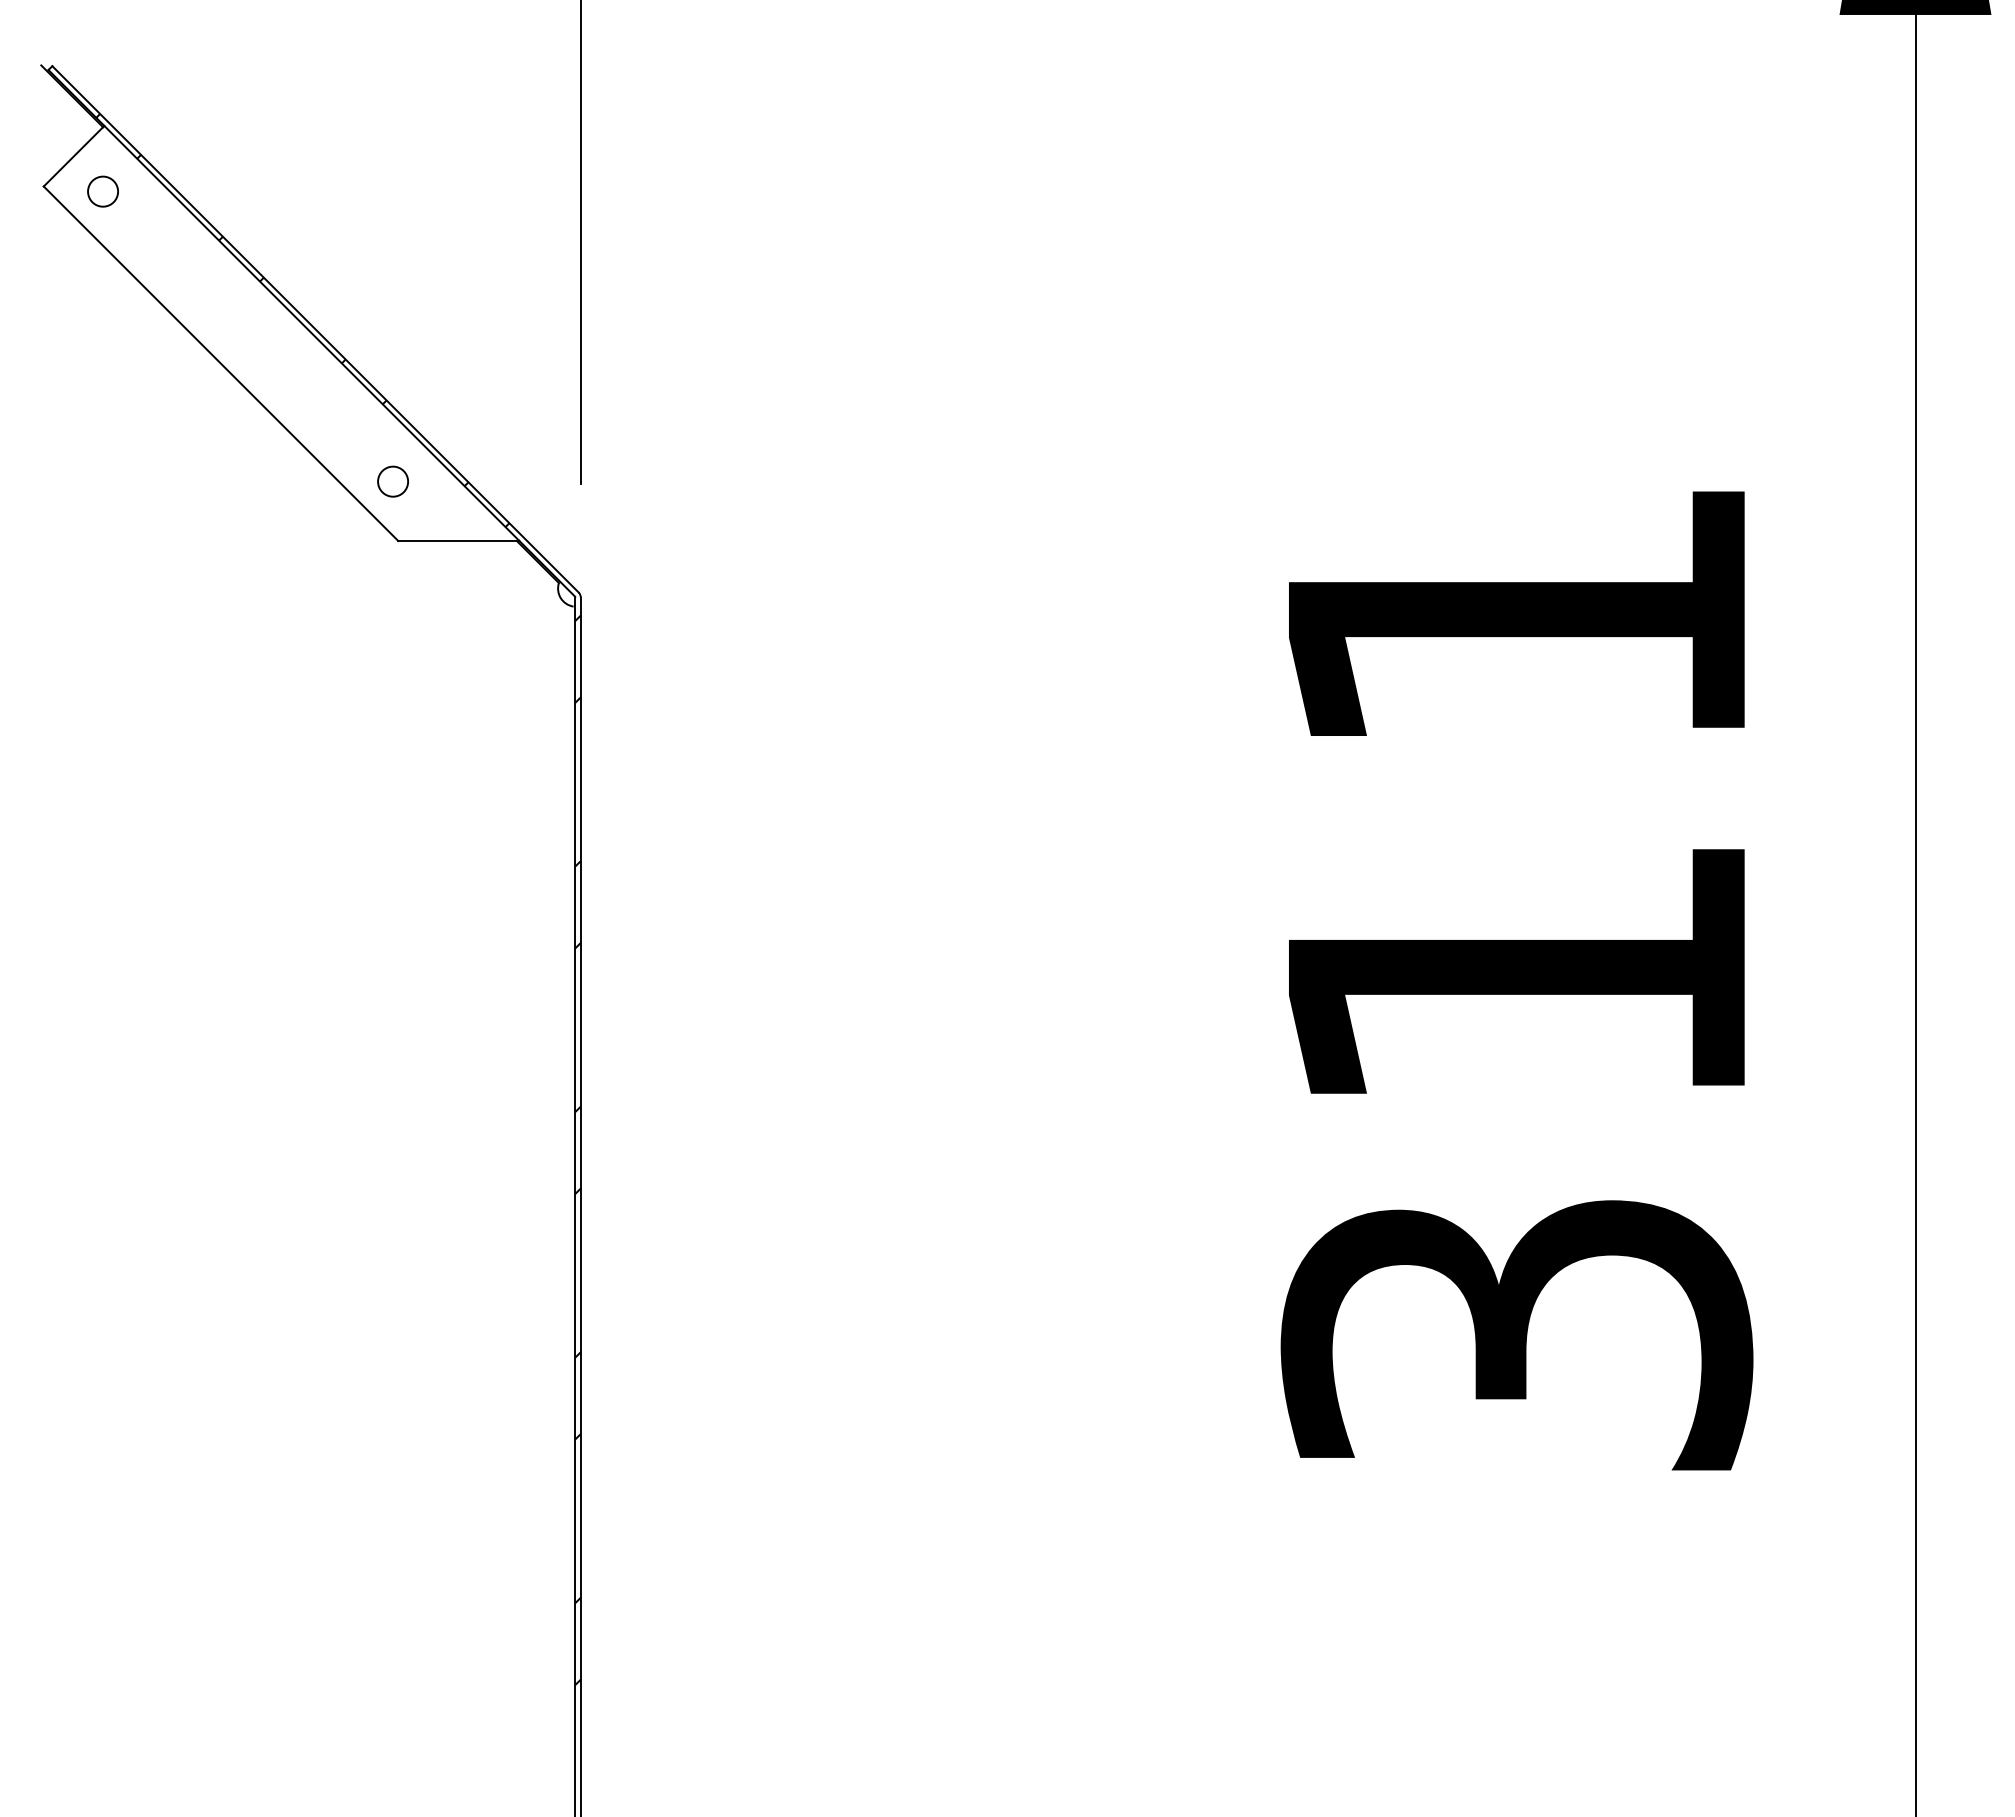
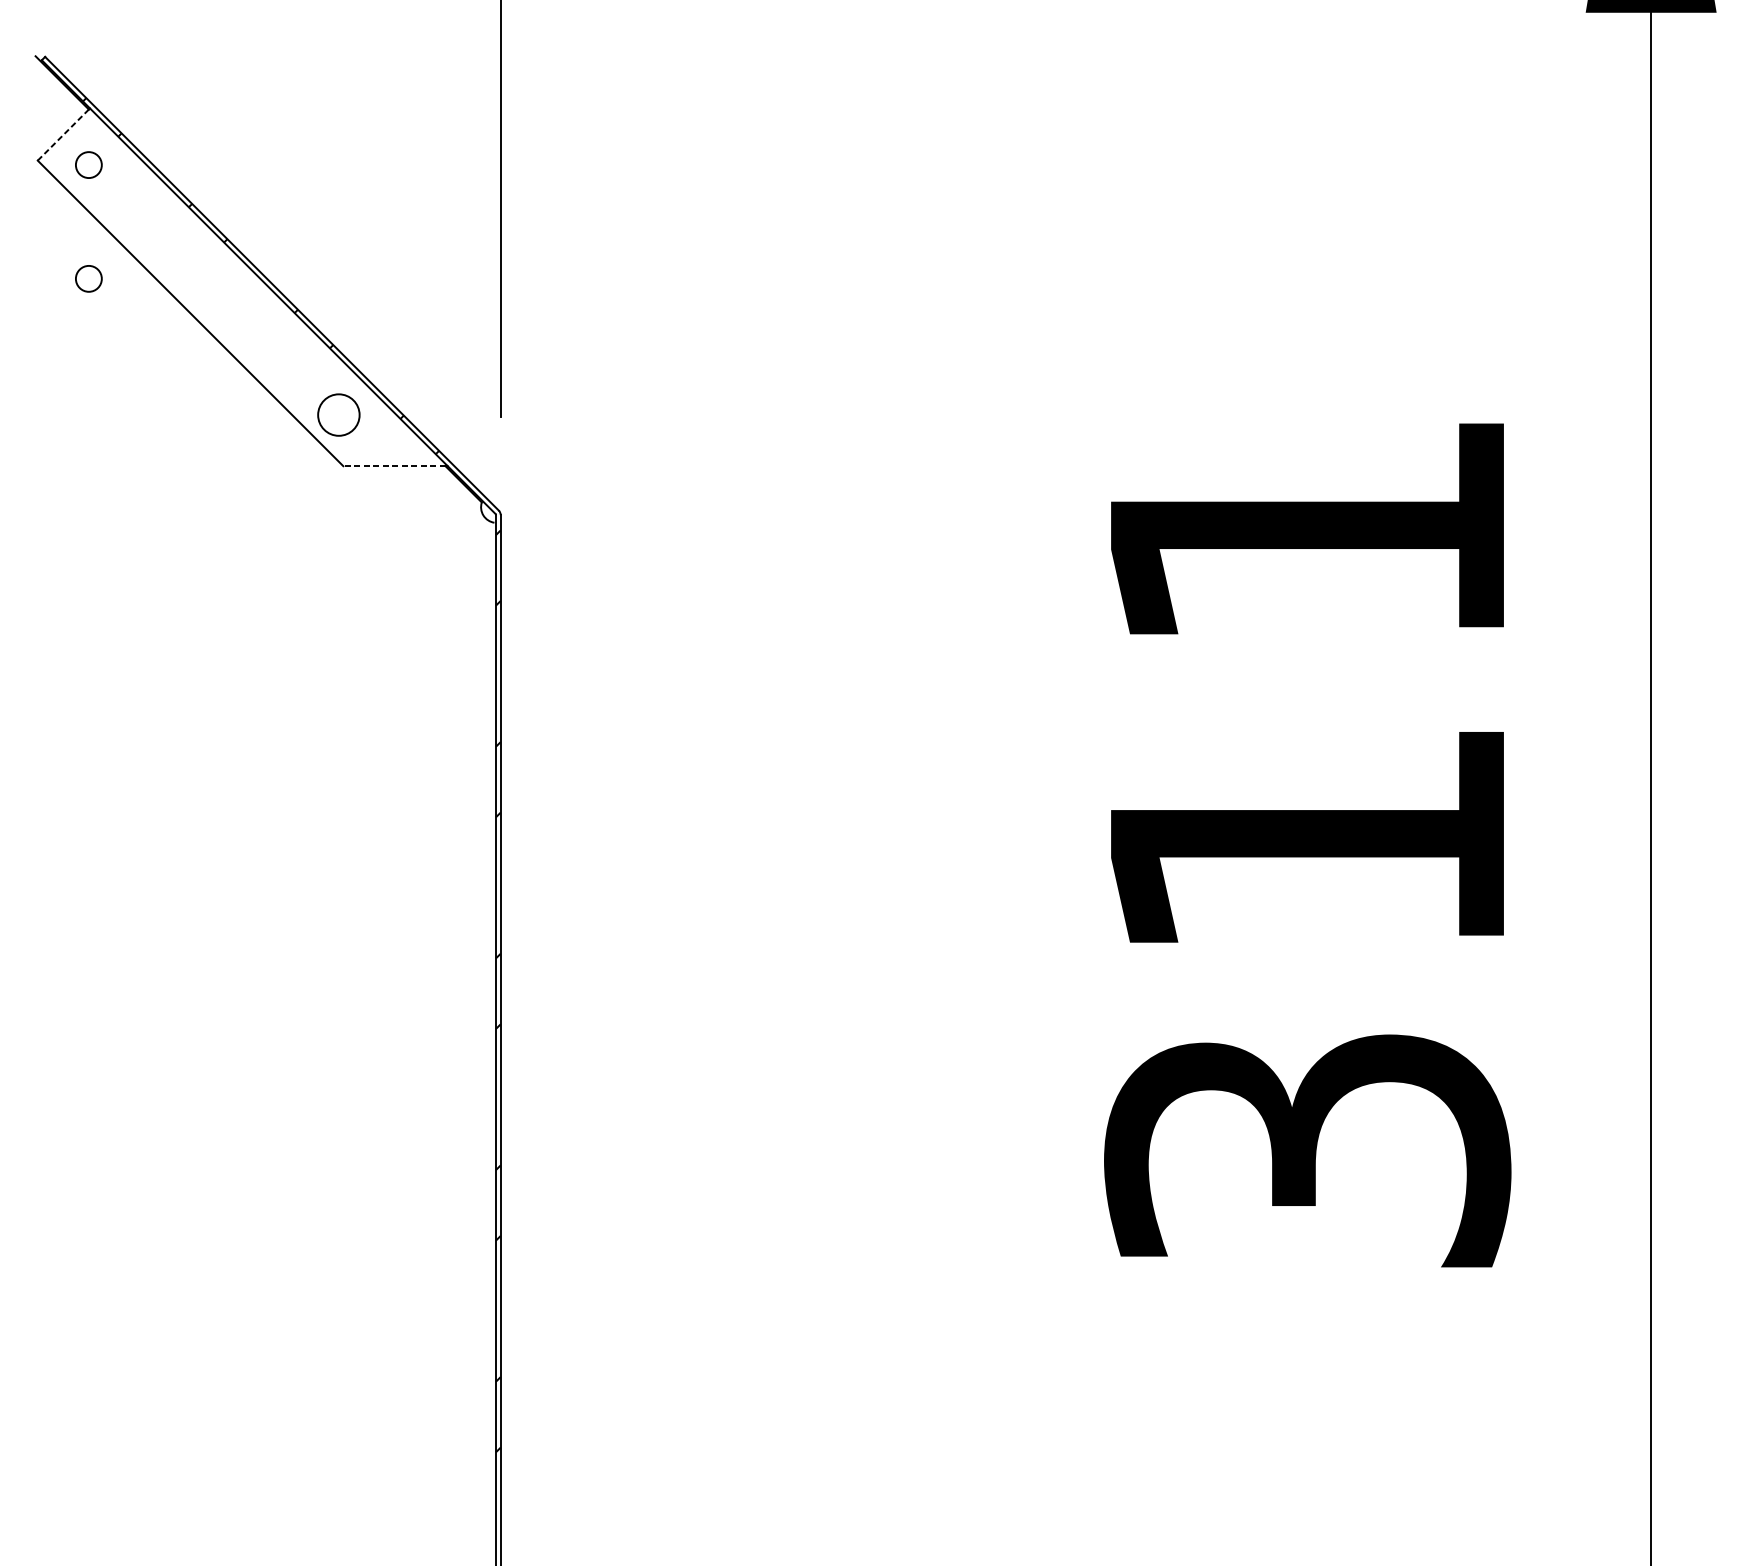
line: (73, 156) -> (63, 134), solid -> dashed
circle: (102, 323) -> (88, 278), added
circle: (393, 481) -> (339, 414), size x1.6
line: (457, 540) -> (394, 465), solid -> dashed

